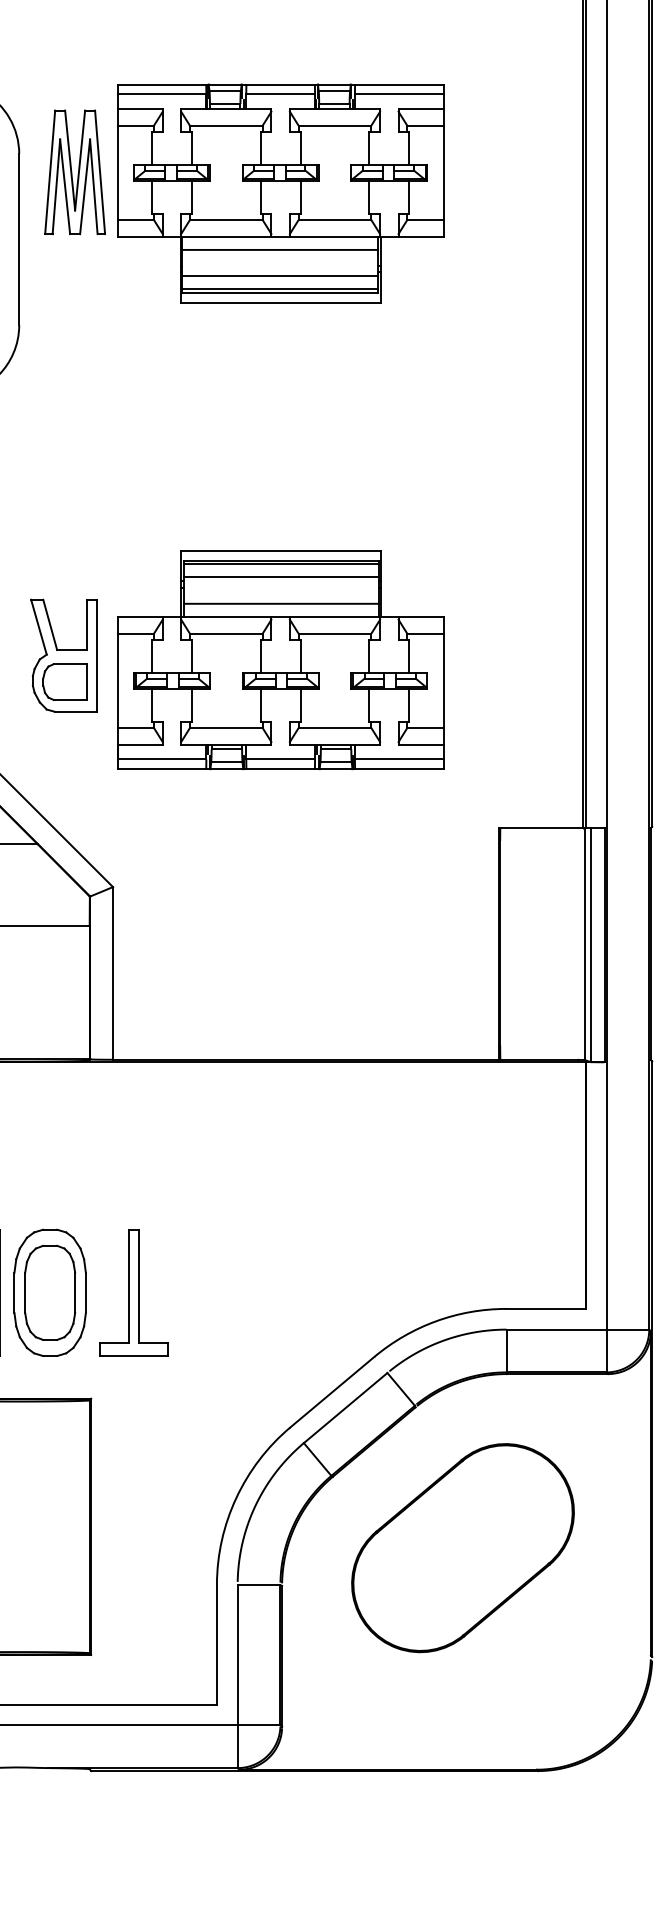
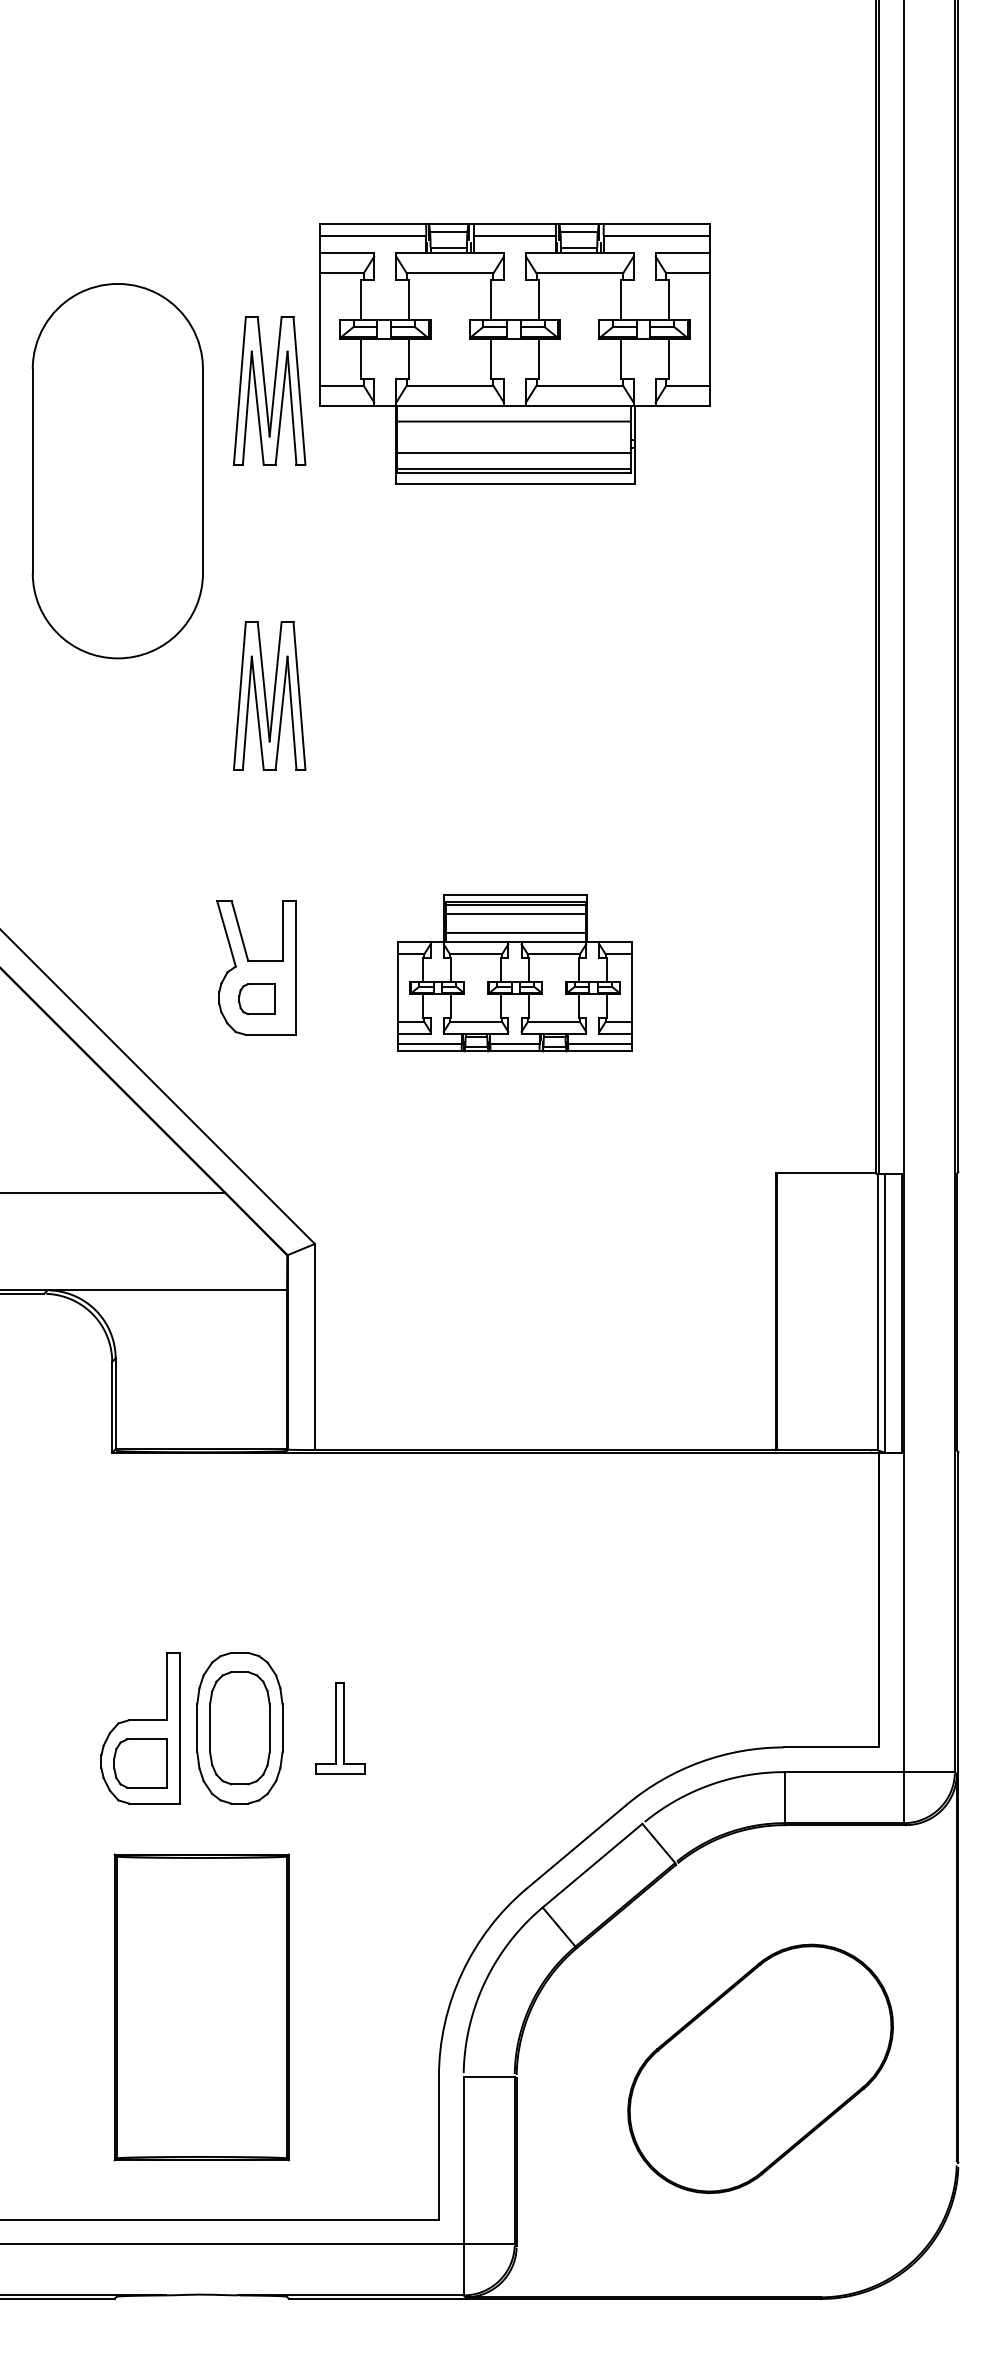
part: (280, 192) -> (514, 353), moved
part: (74, 427) -> (269, 695), added
part: (280, 660) -> (514, 973), size x0.6
part: (64, 681) -> (256, 998), size x0.7
part: (134, 1293) -> (340, 1728), size x0.6
part: (462, 1547) -> (760, 2068), moved

